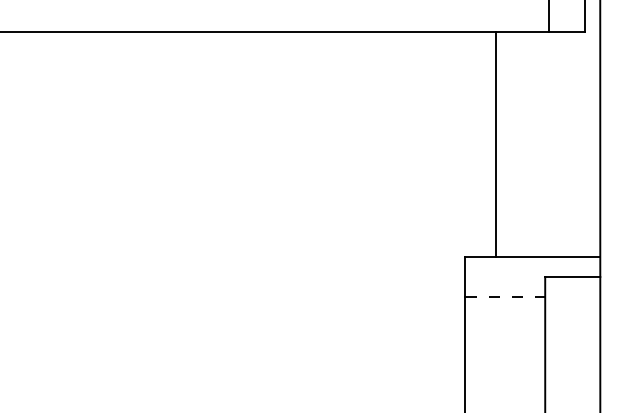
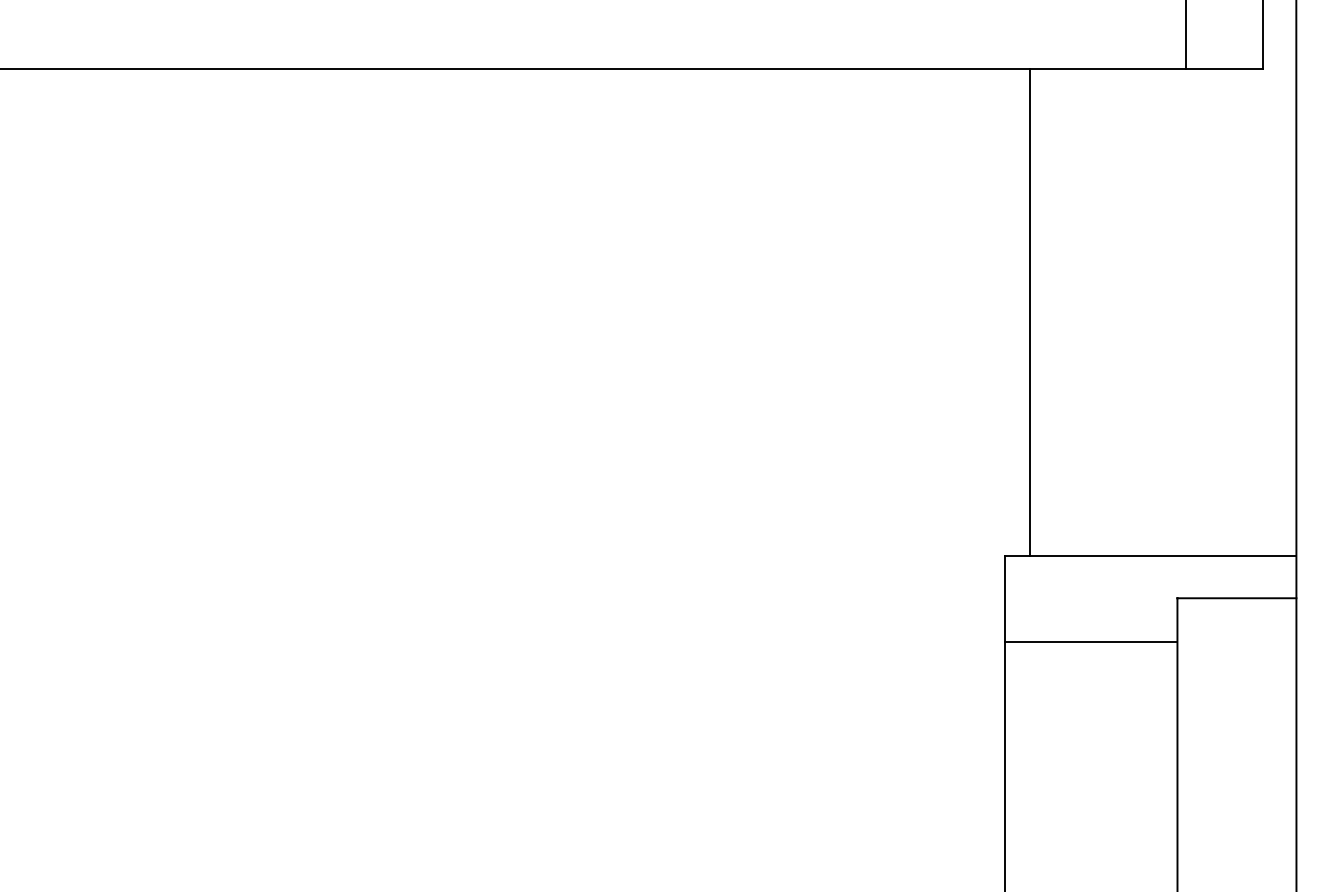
line: (495, 144) -> (1029, 312), moved
line: (505, 297) -> (1091, 642), dashed -> solid

